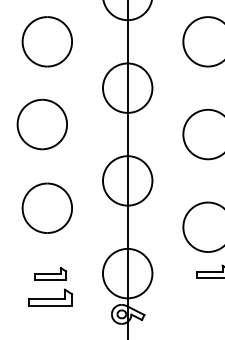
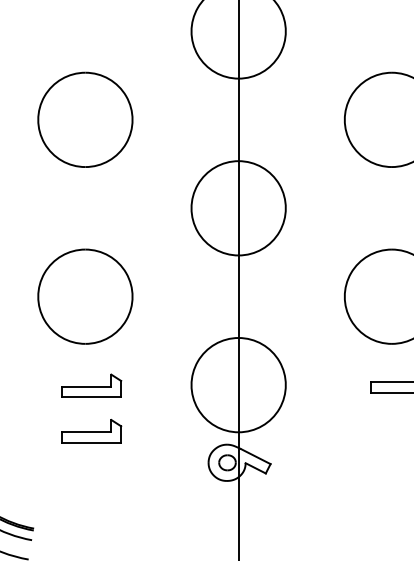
part: (41, 124) -> (83, 119), moved
part: (46, 207) -> (83, 295), moved
part: (50, 297) -> (91, 430), size x0.71

